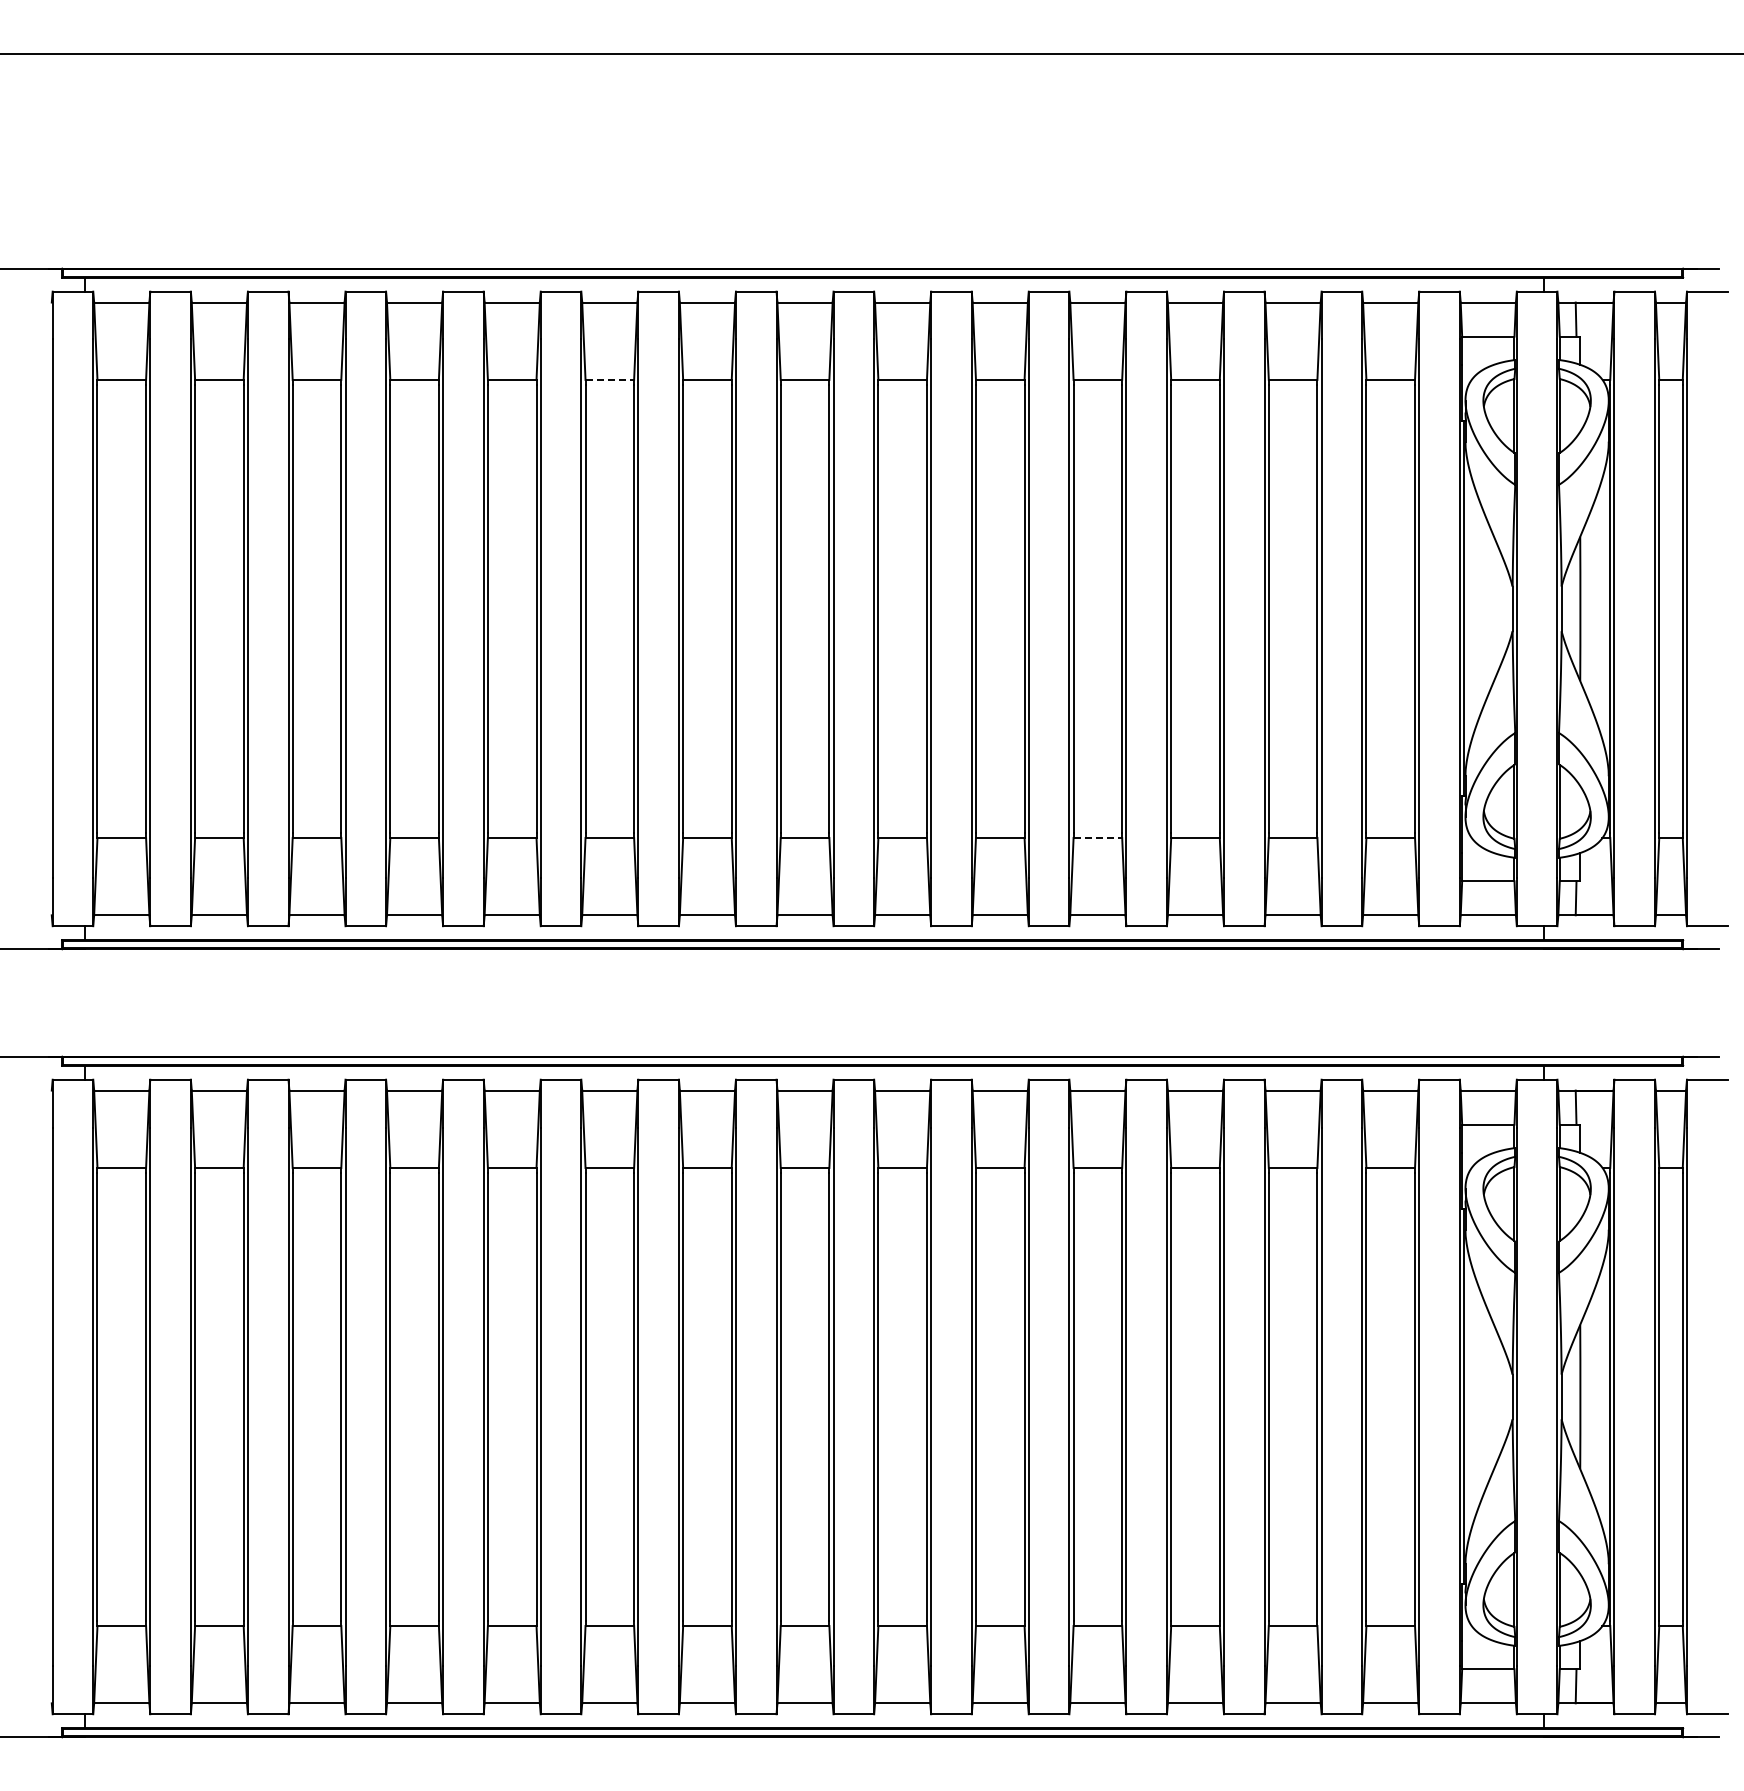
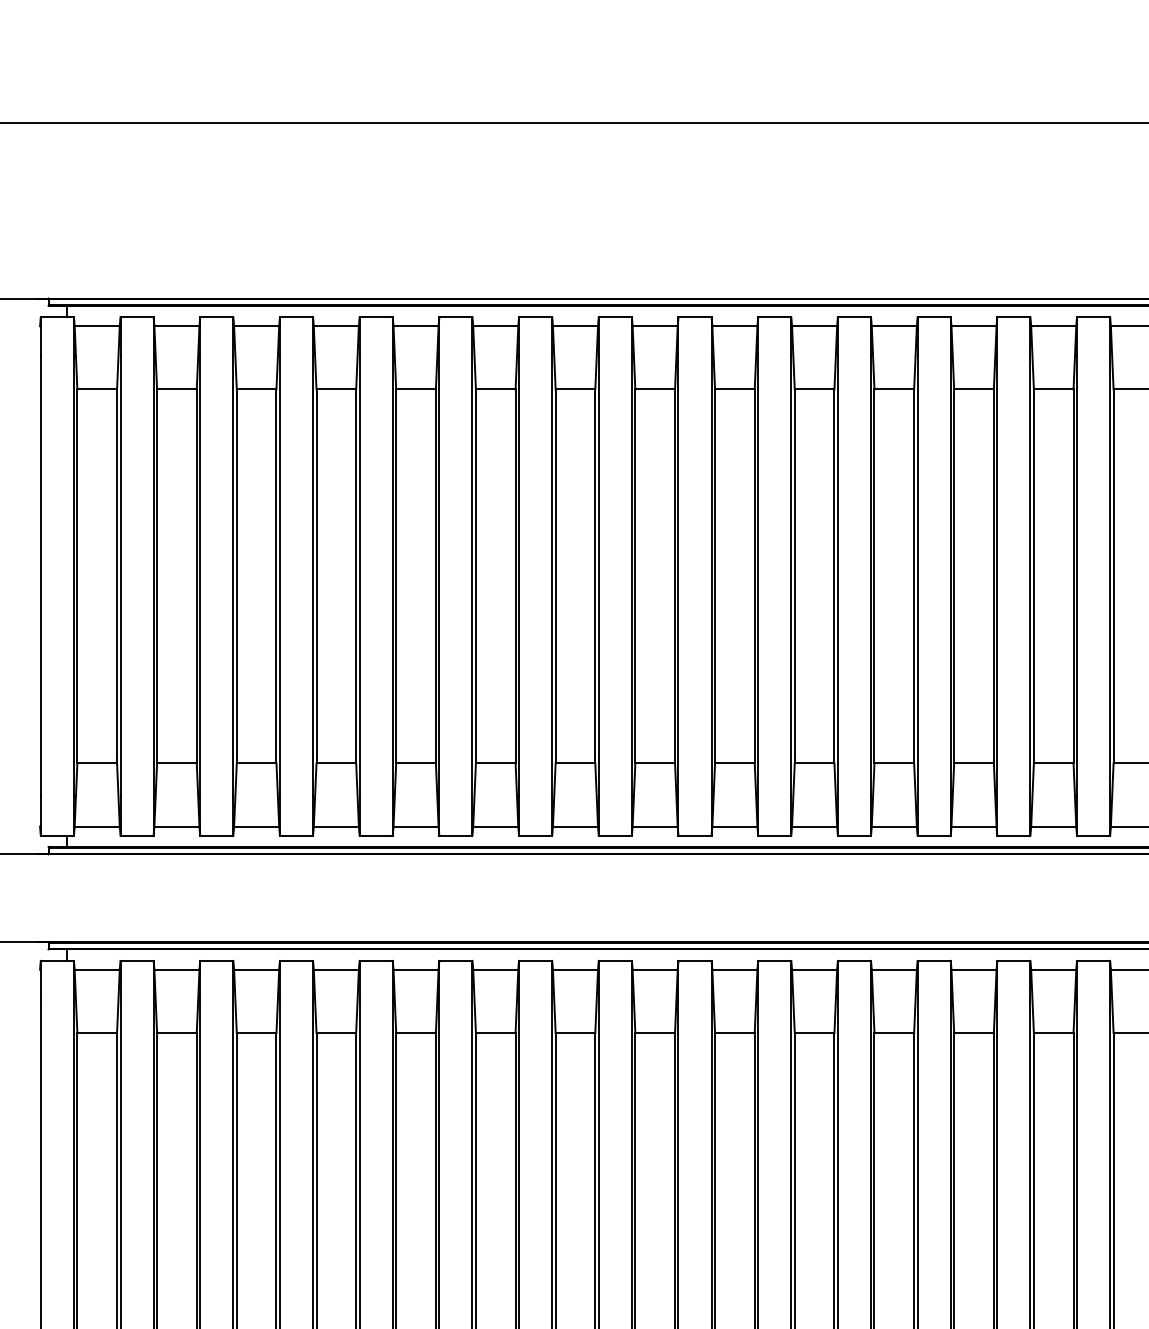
line: (610, 379) -> (496, 389), dashed -> solid
line: (1098, 837) -> (894, 763), dashed -> solid

